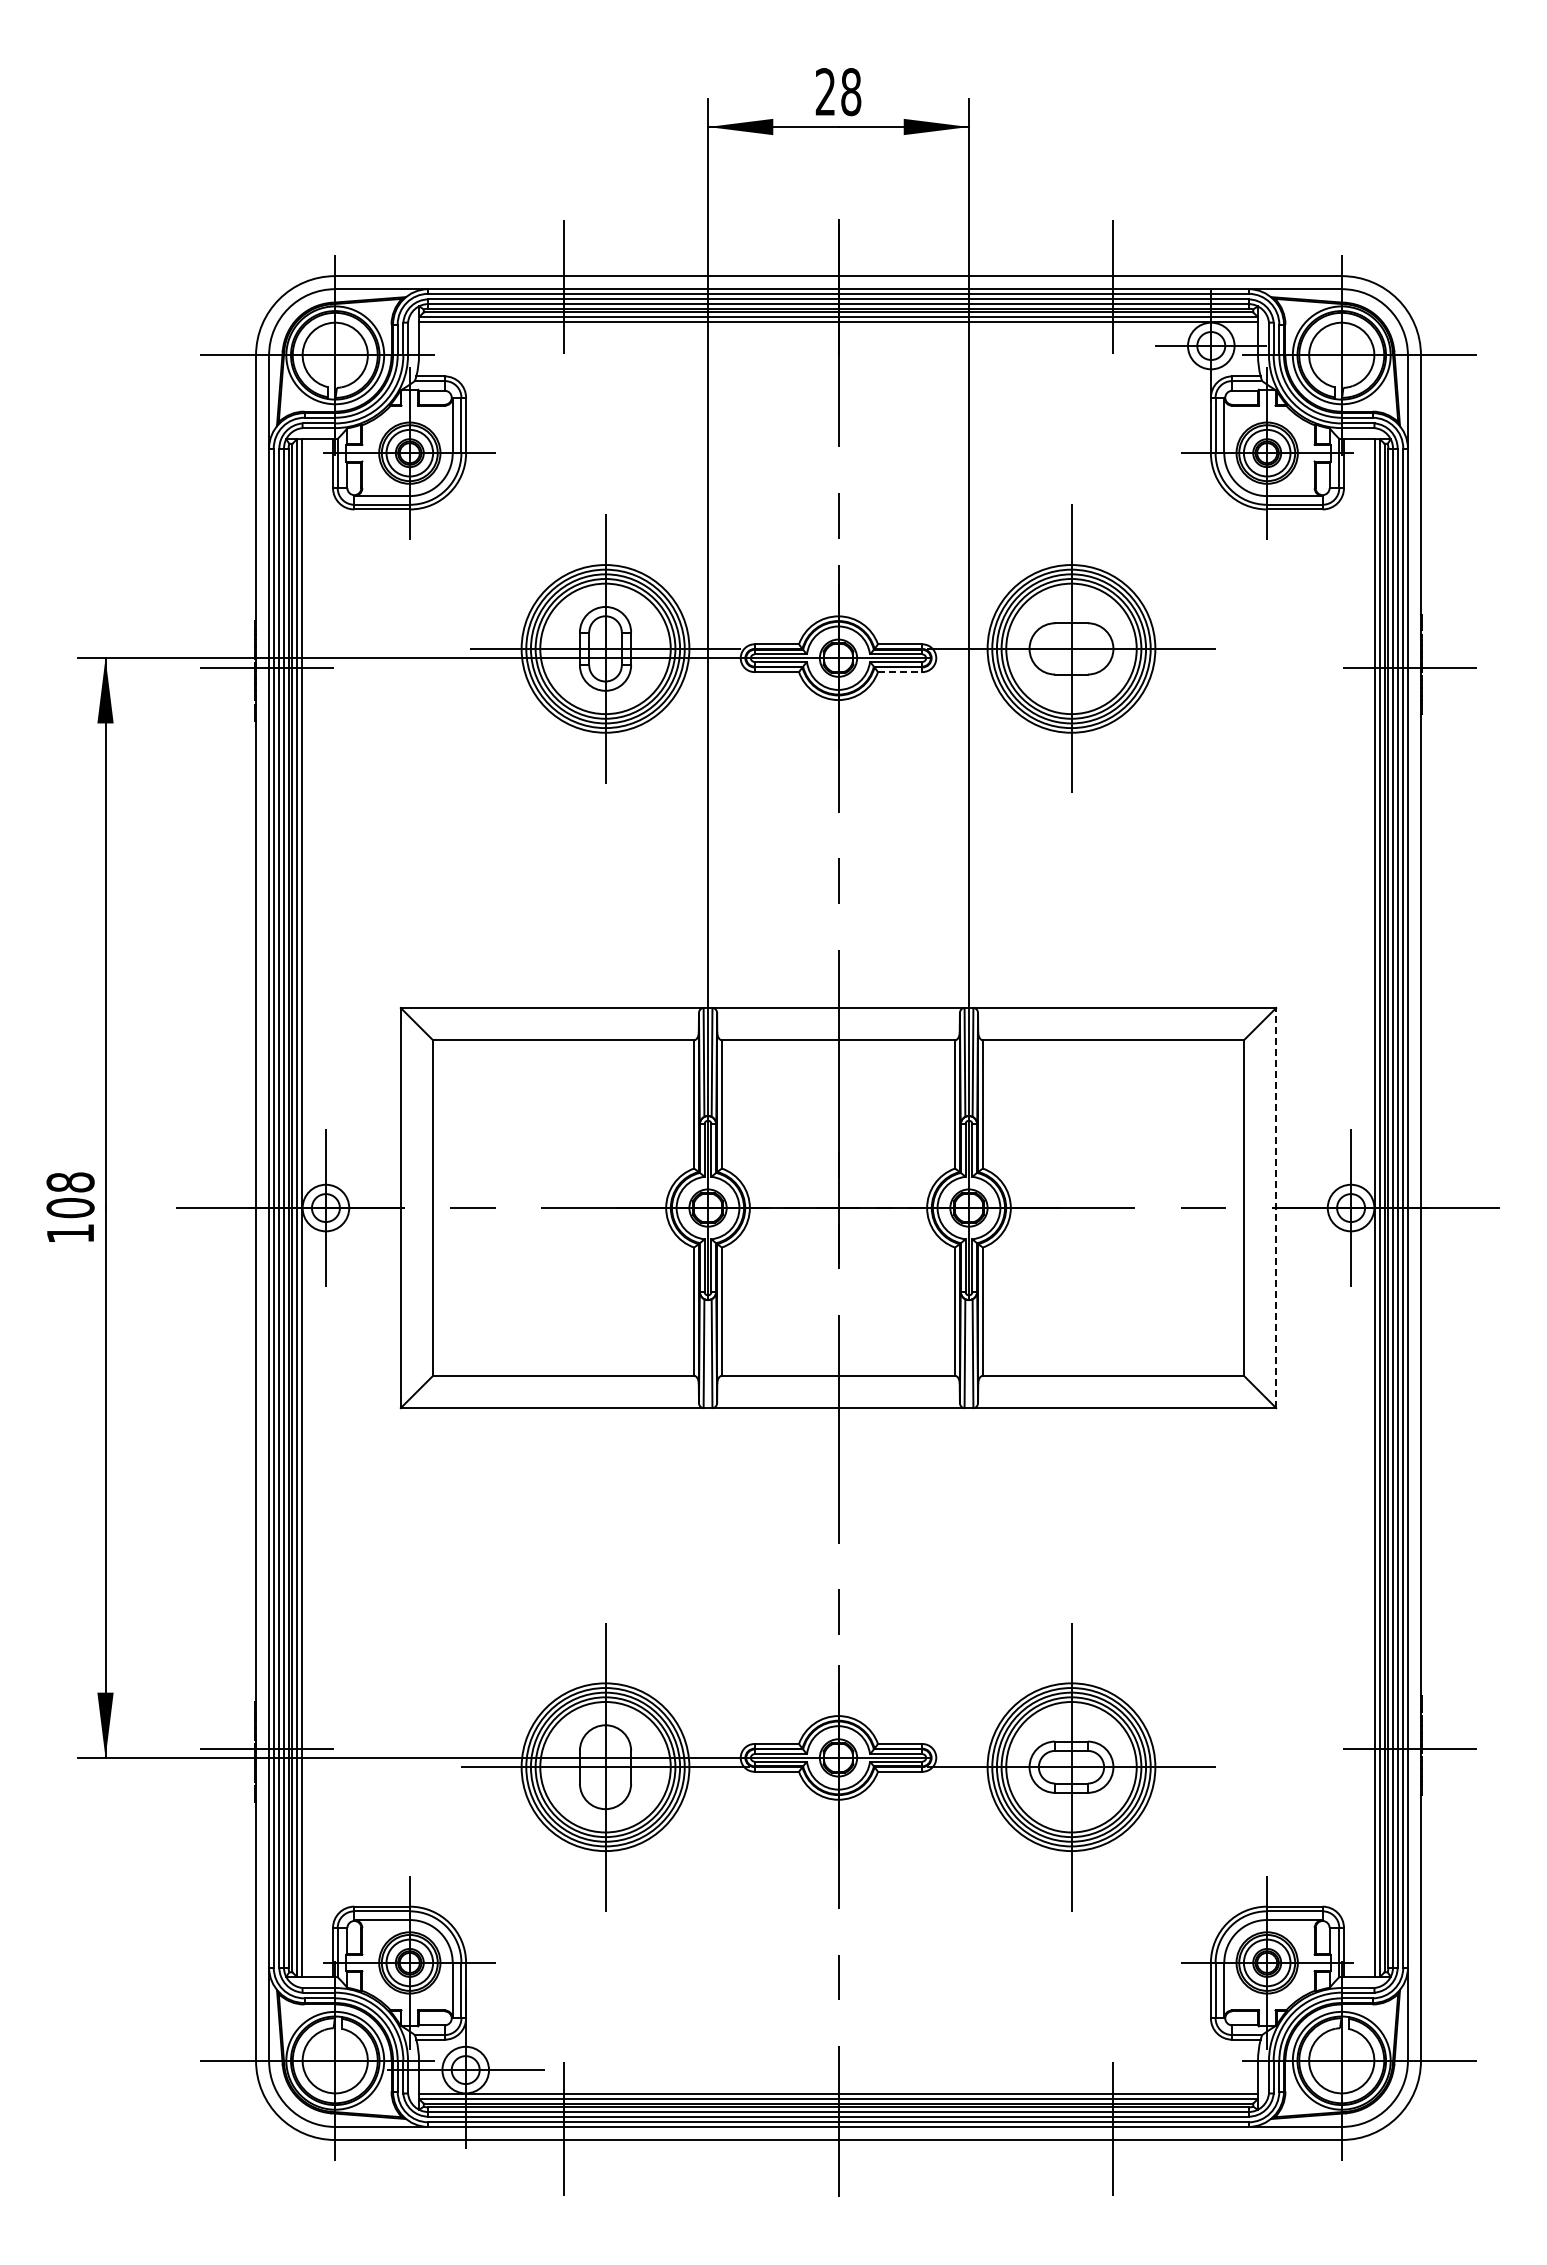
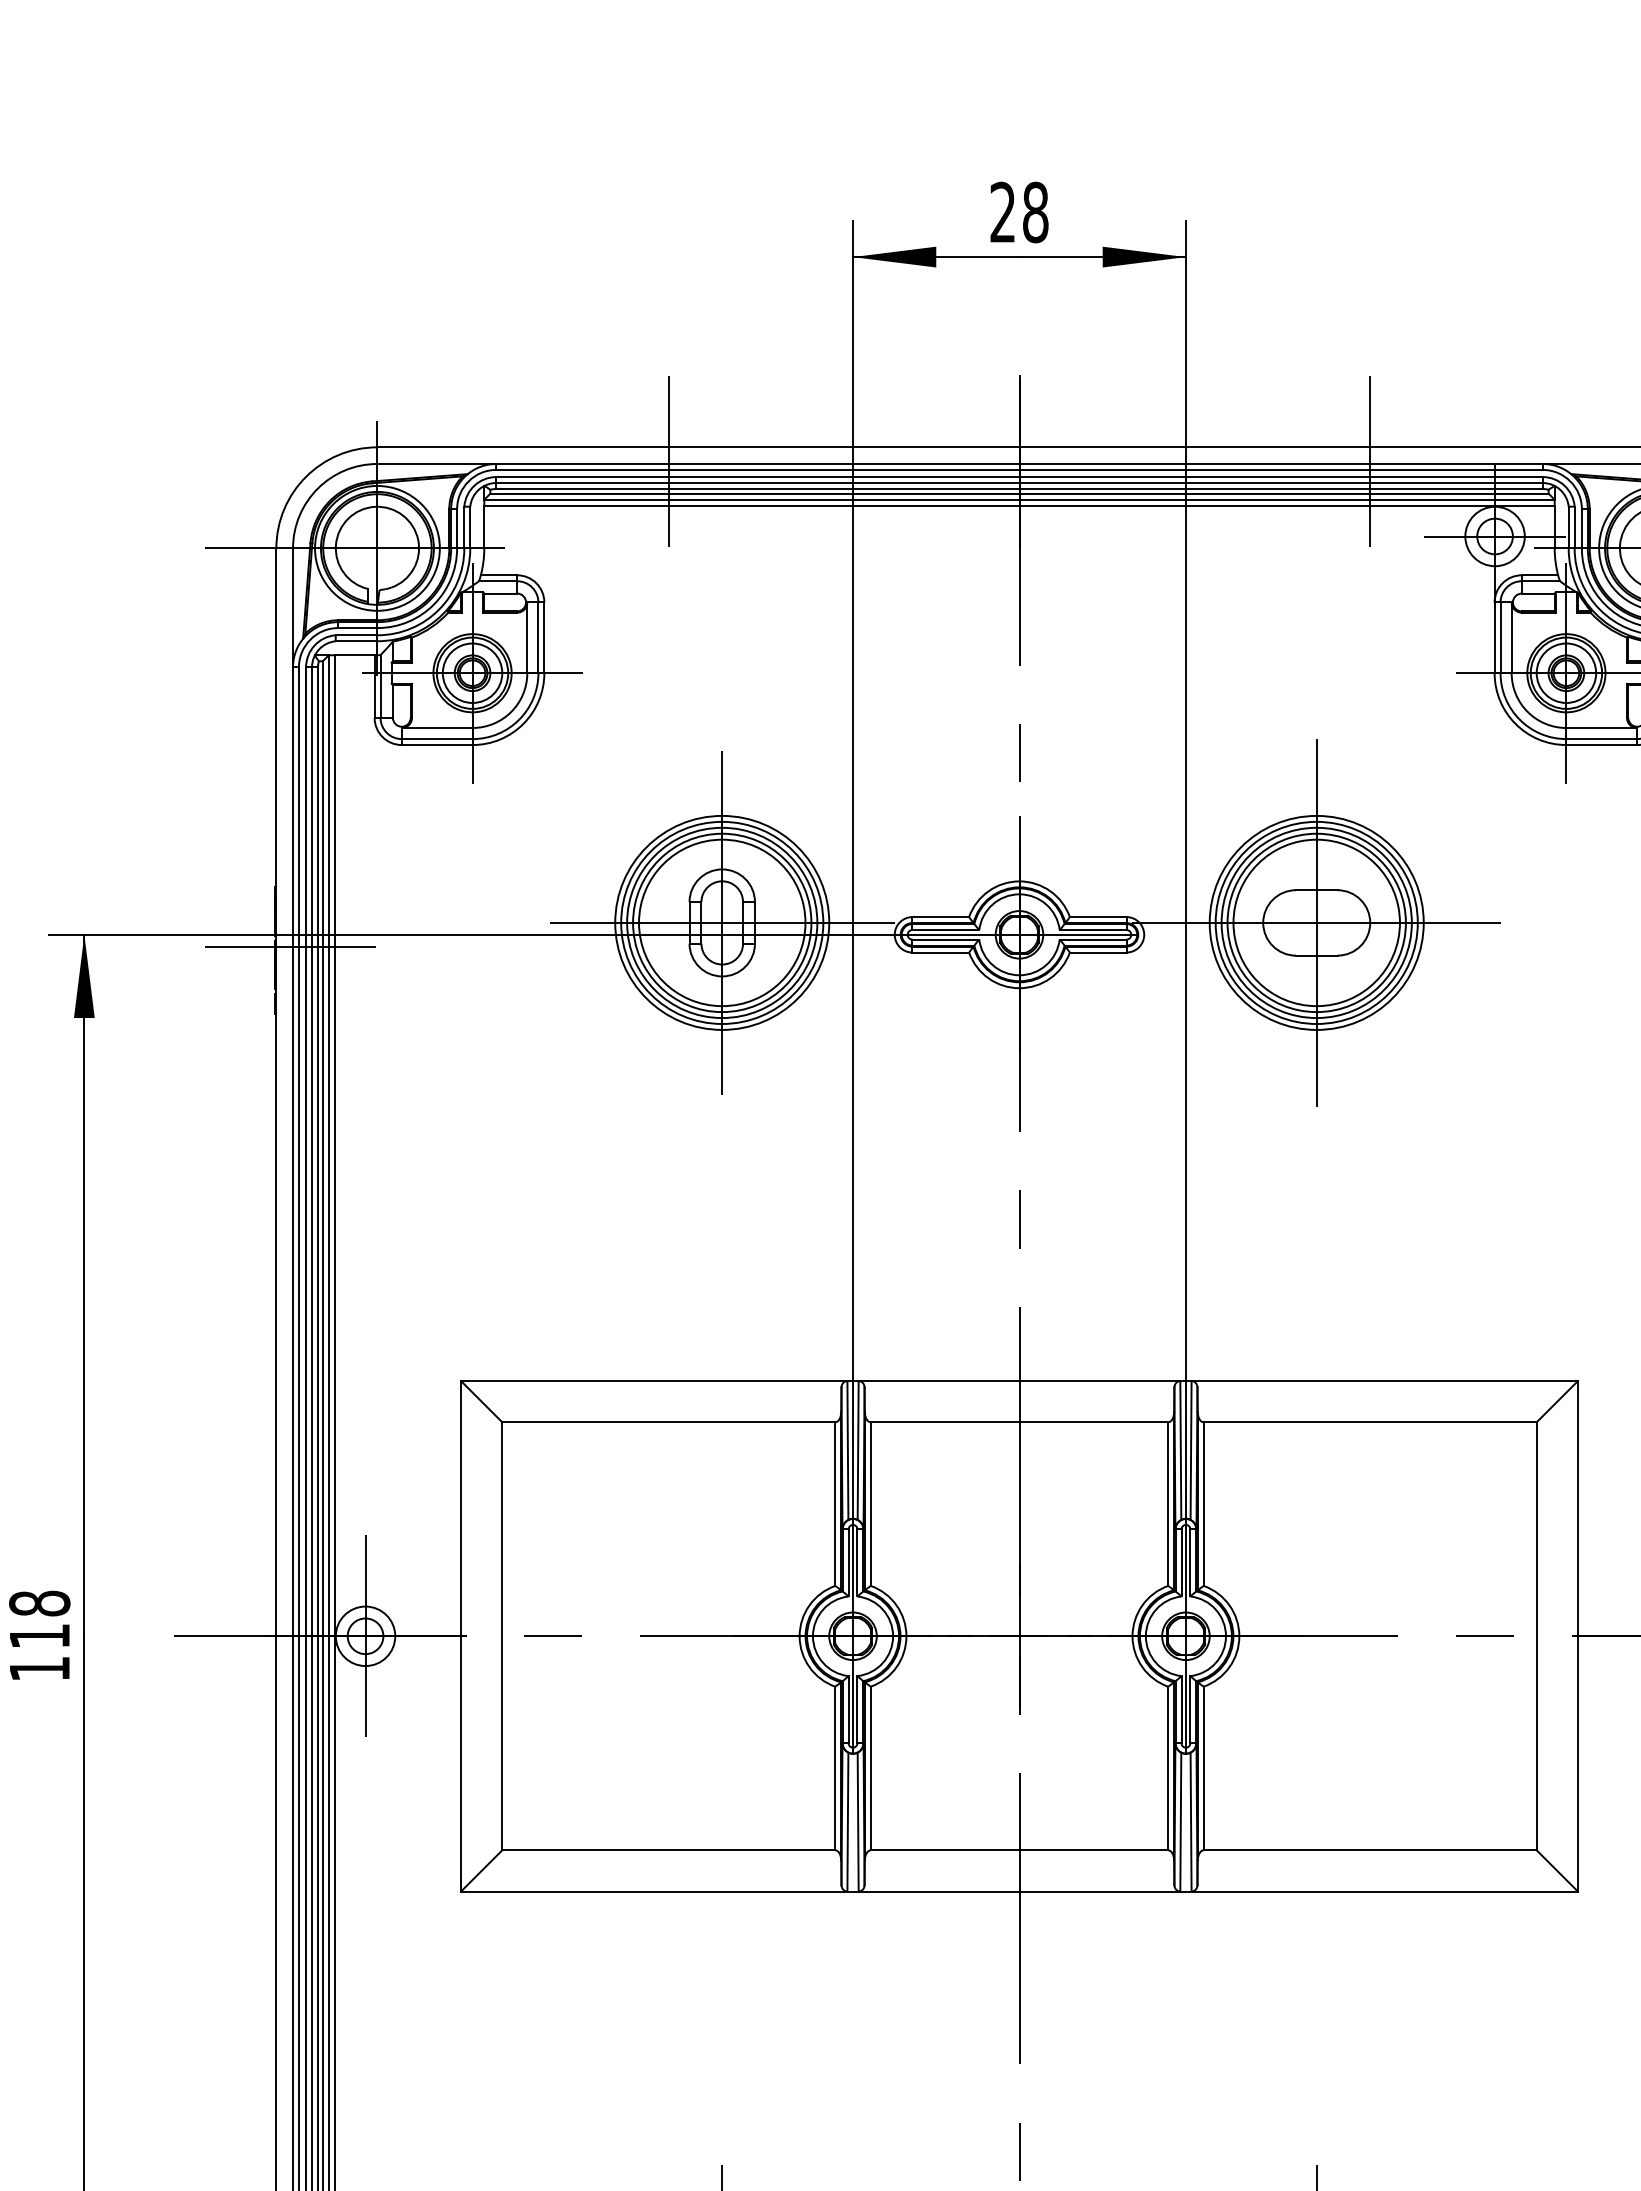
line: (900, 672) -> (1098, 953), dashed -> solid
line: (1276, 1207) -> (1578, 1635), dashed -> solid
text: (70, 1208) -> (39, 1636), 108 -> 118

